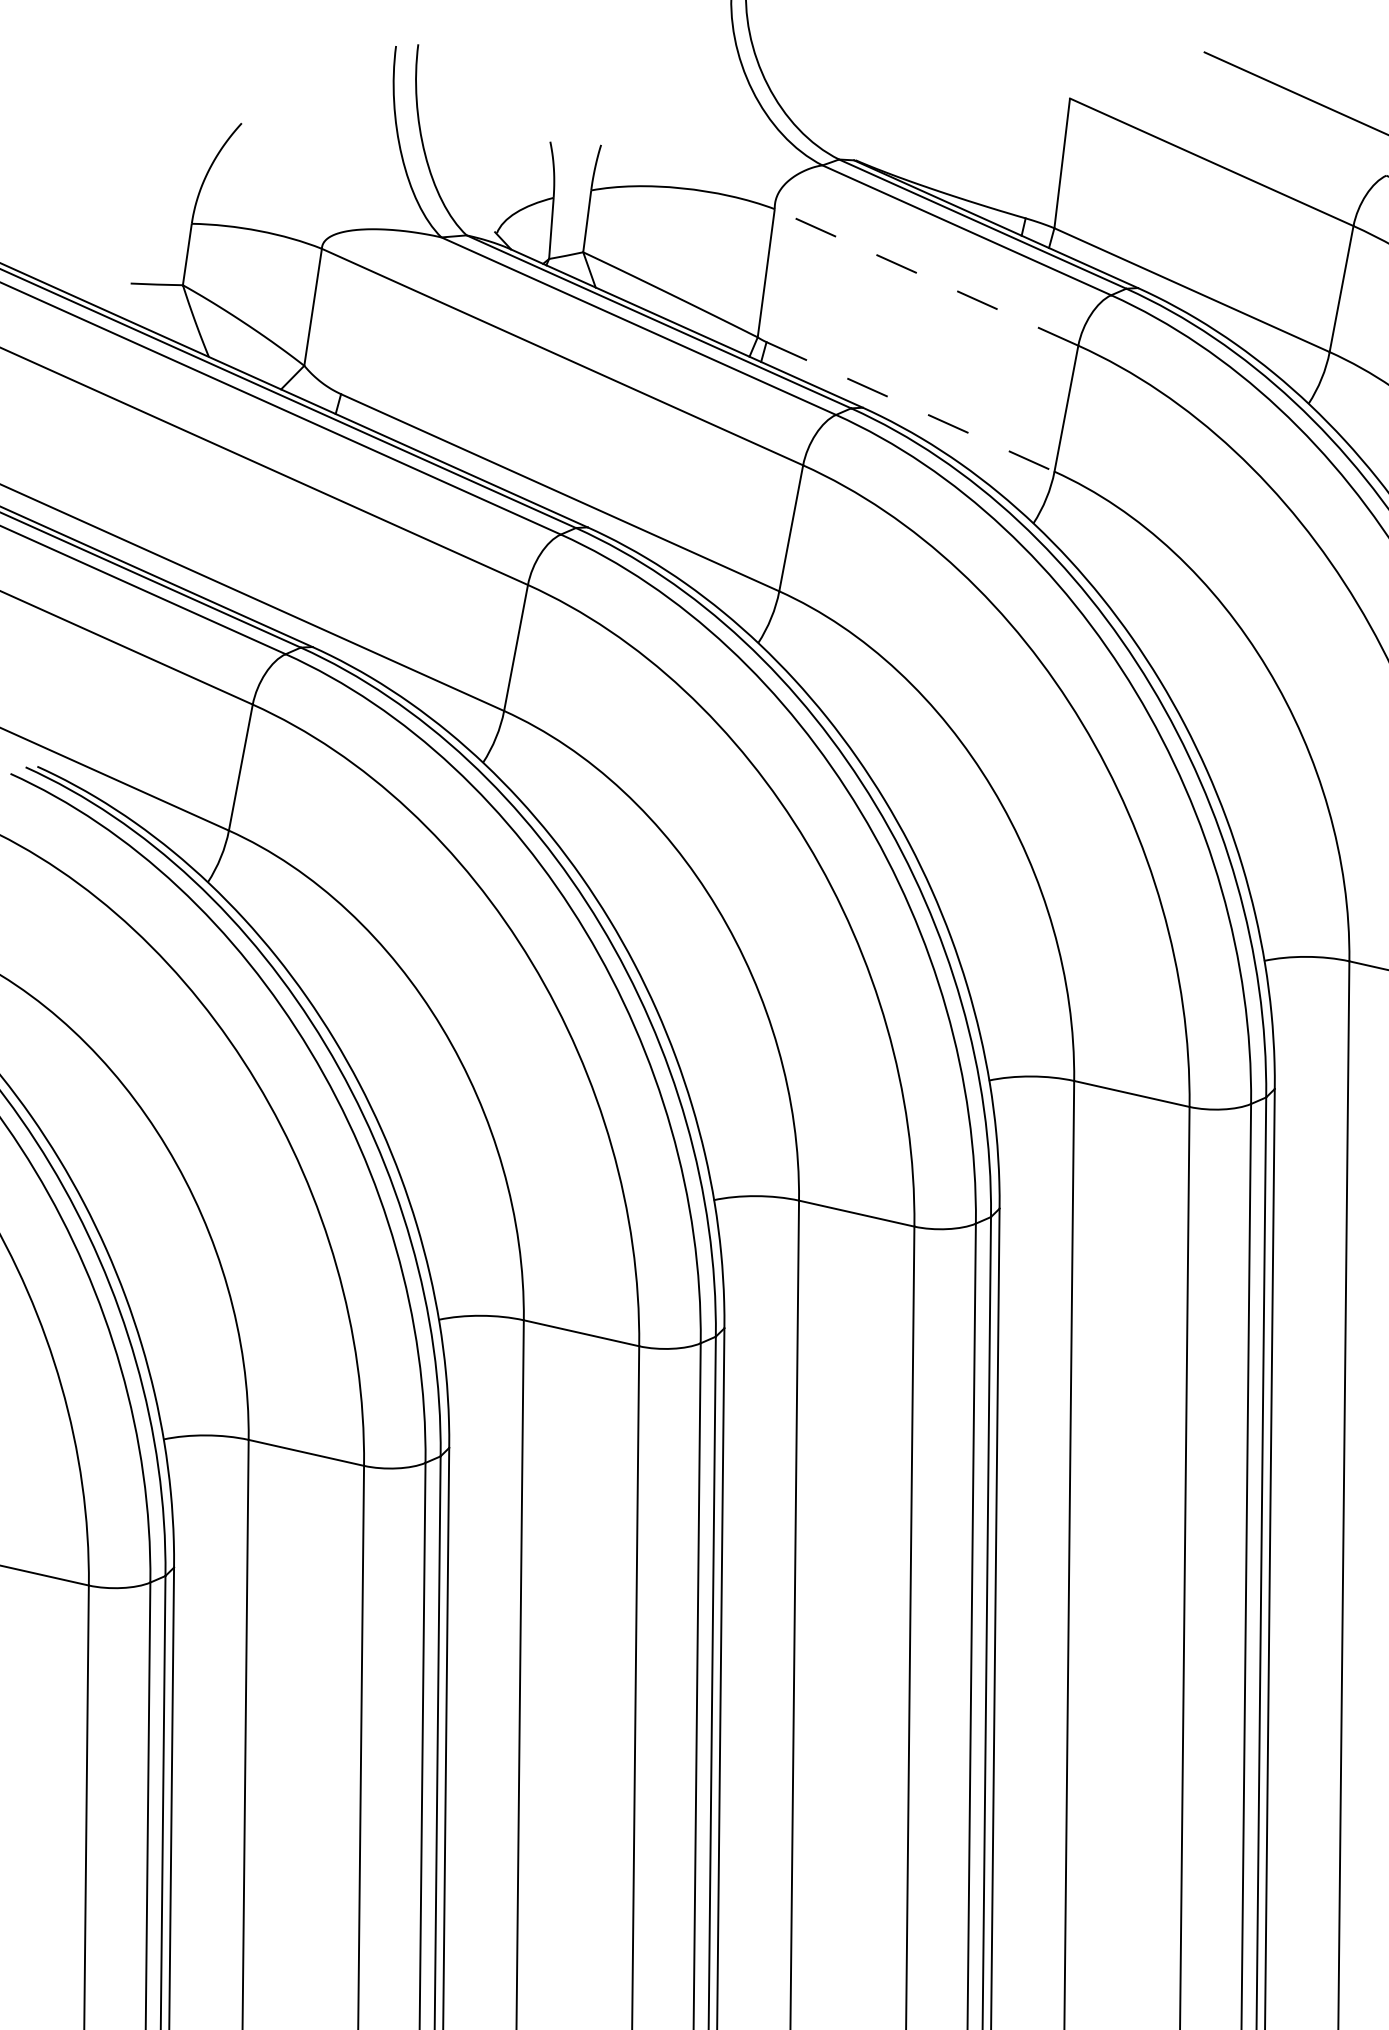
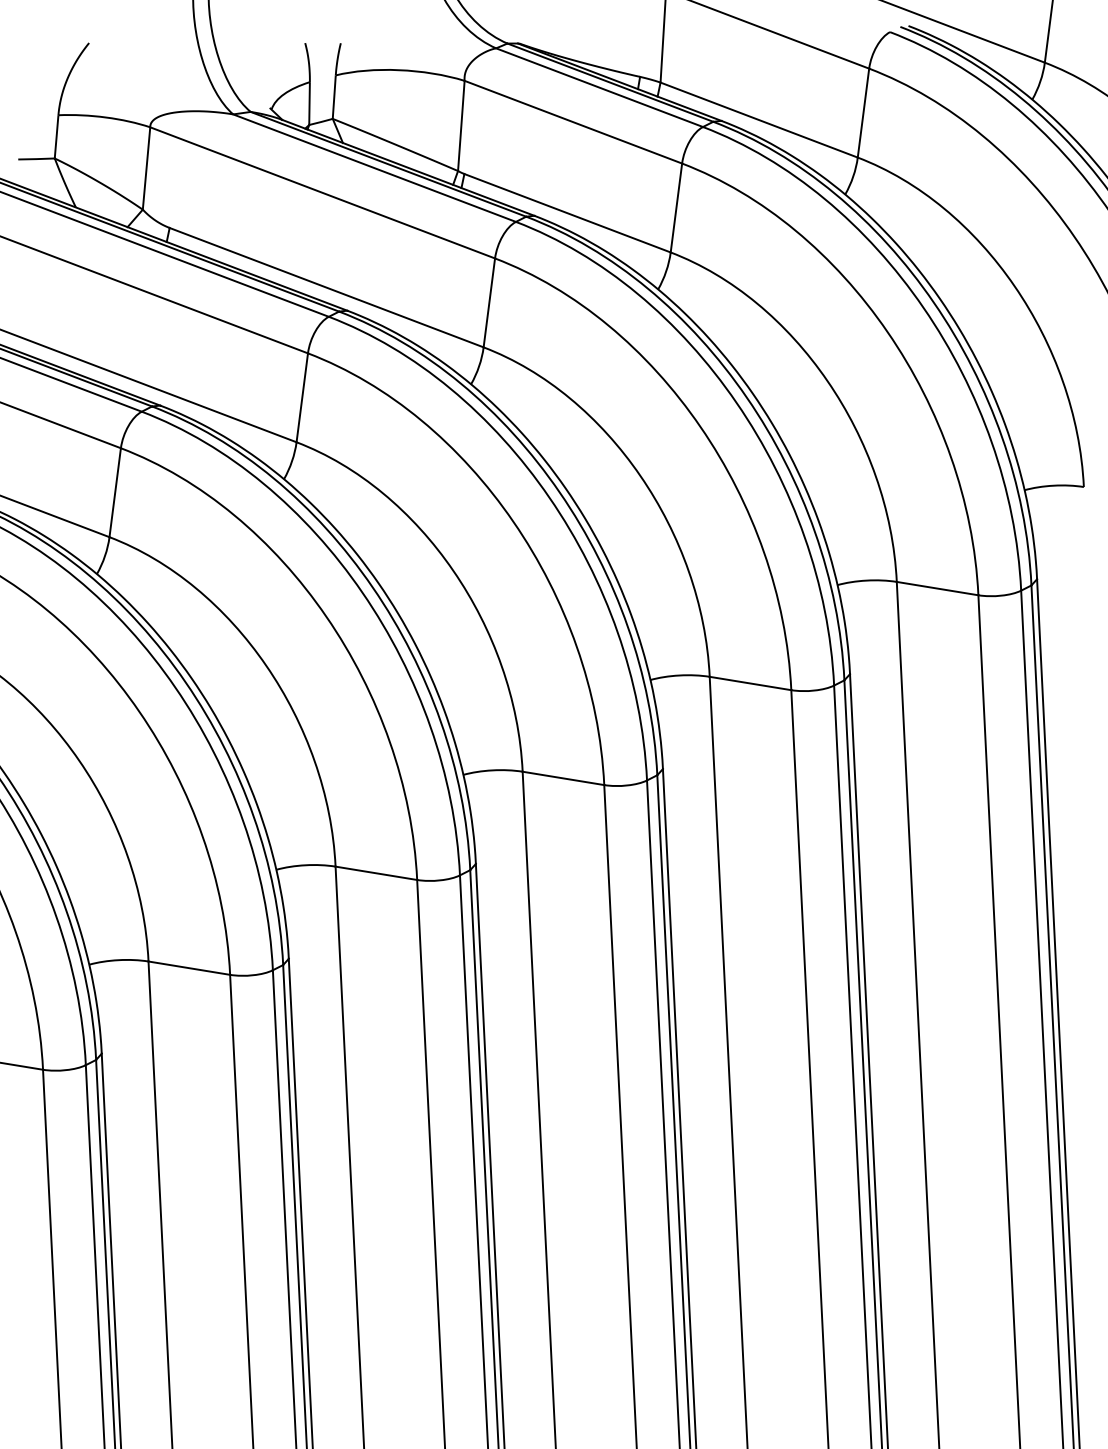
line: (925, 277) -> (572, 122), dashed -> solid
line: (911, 407) -> (568, 213), dashed -> solid

